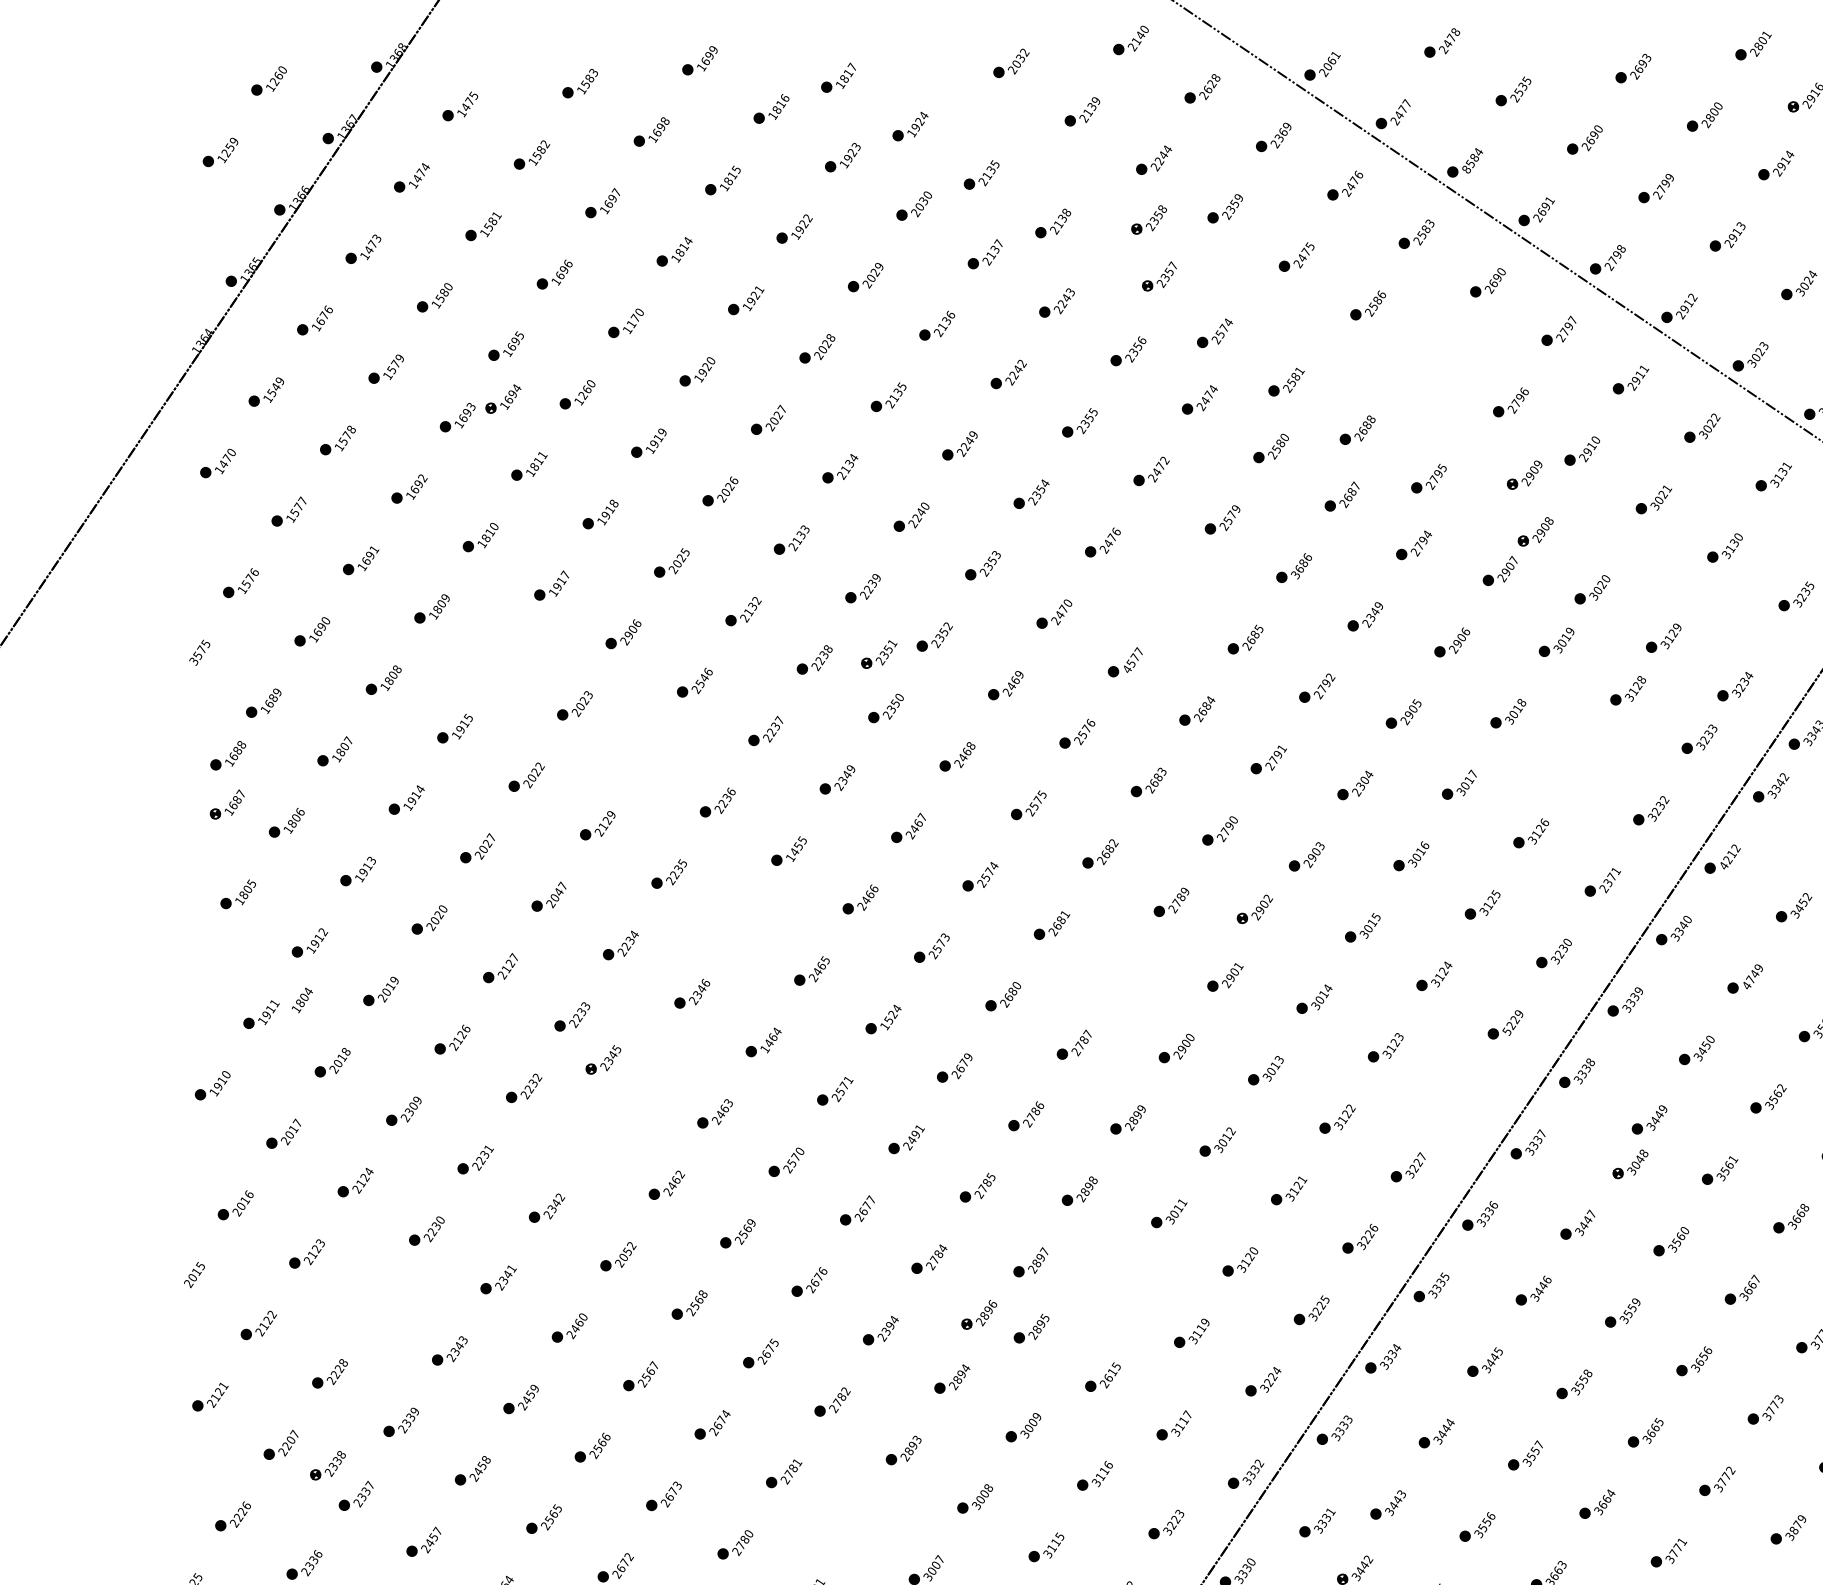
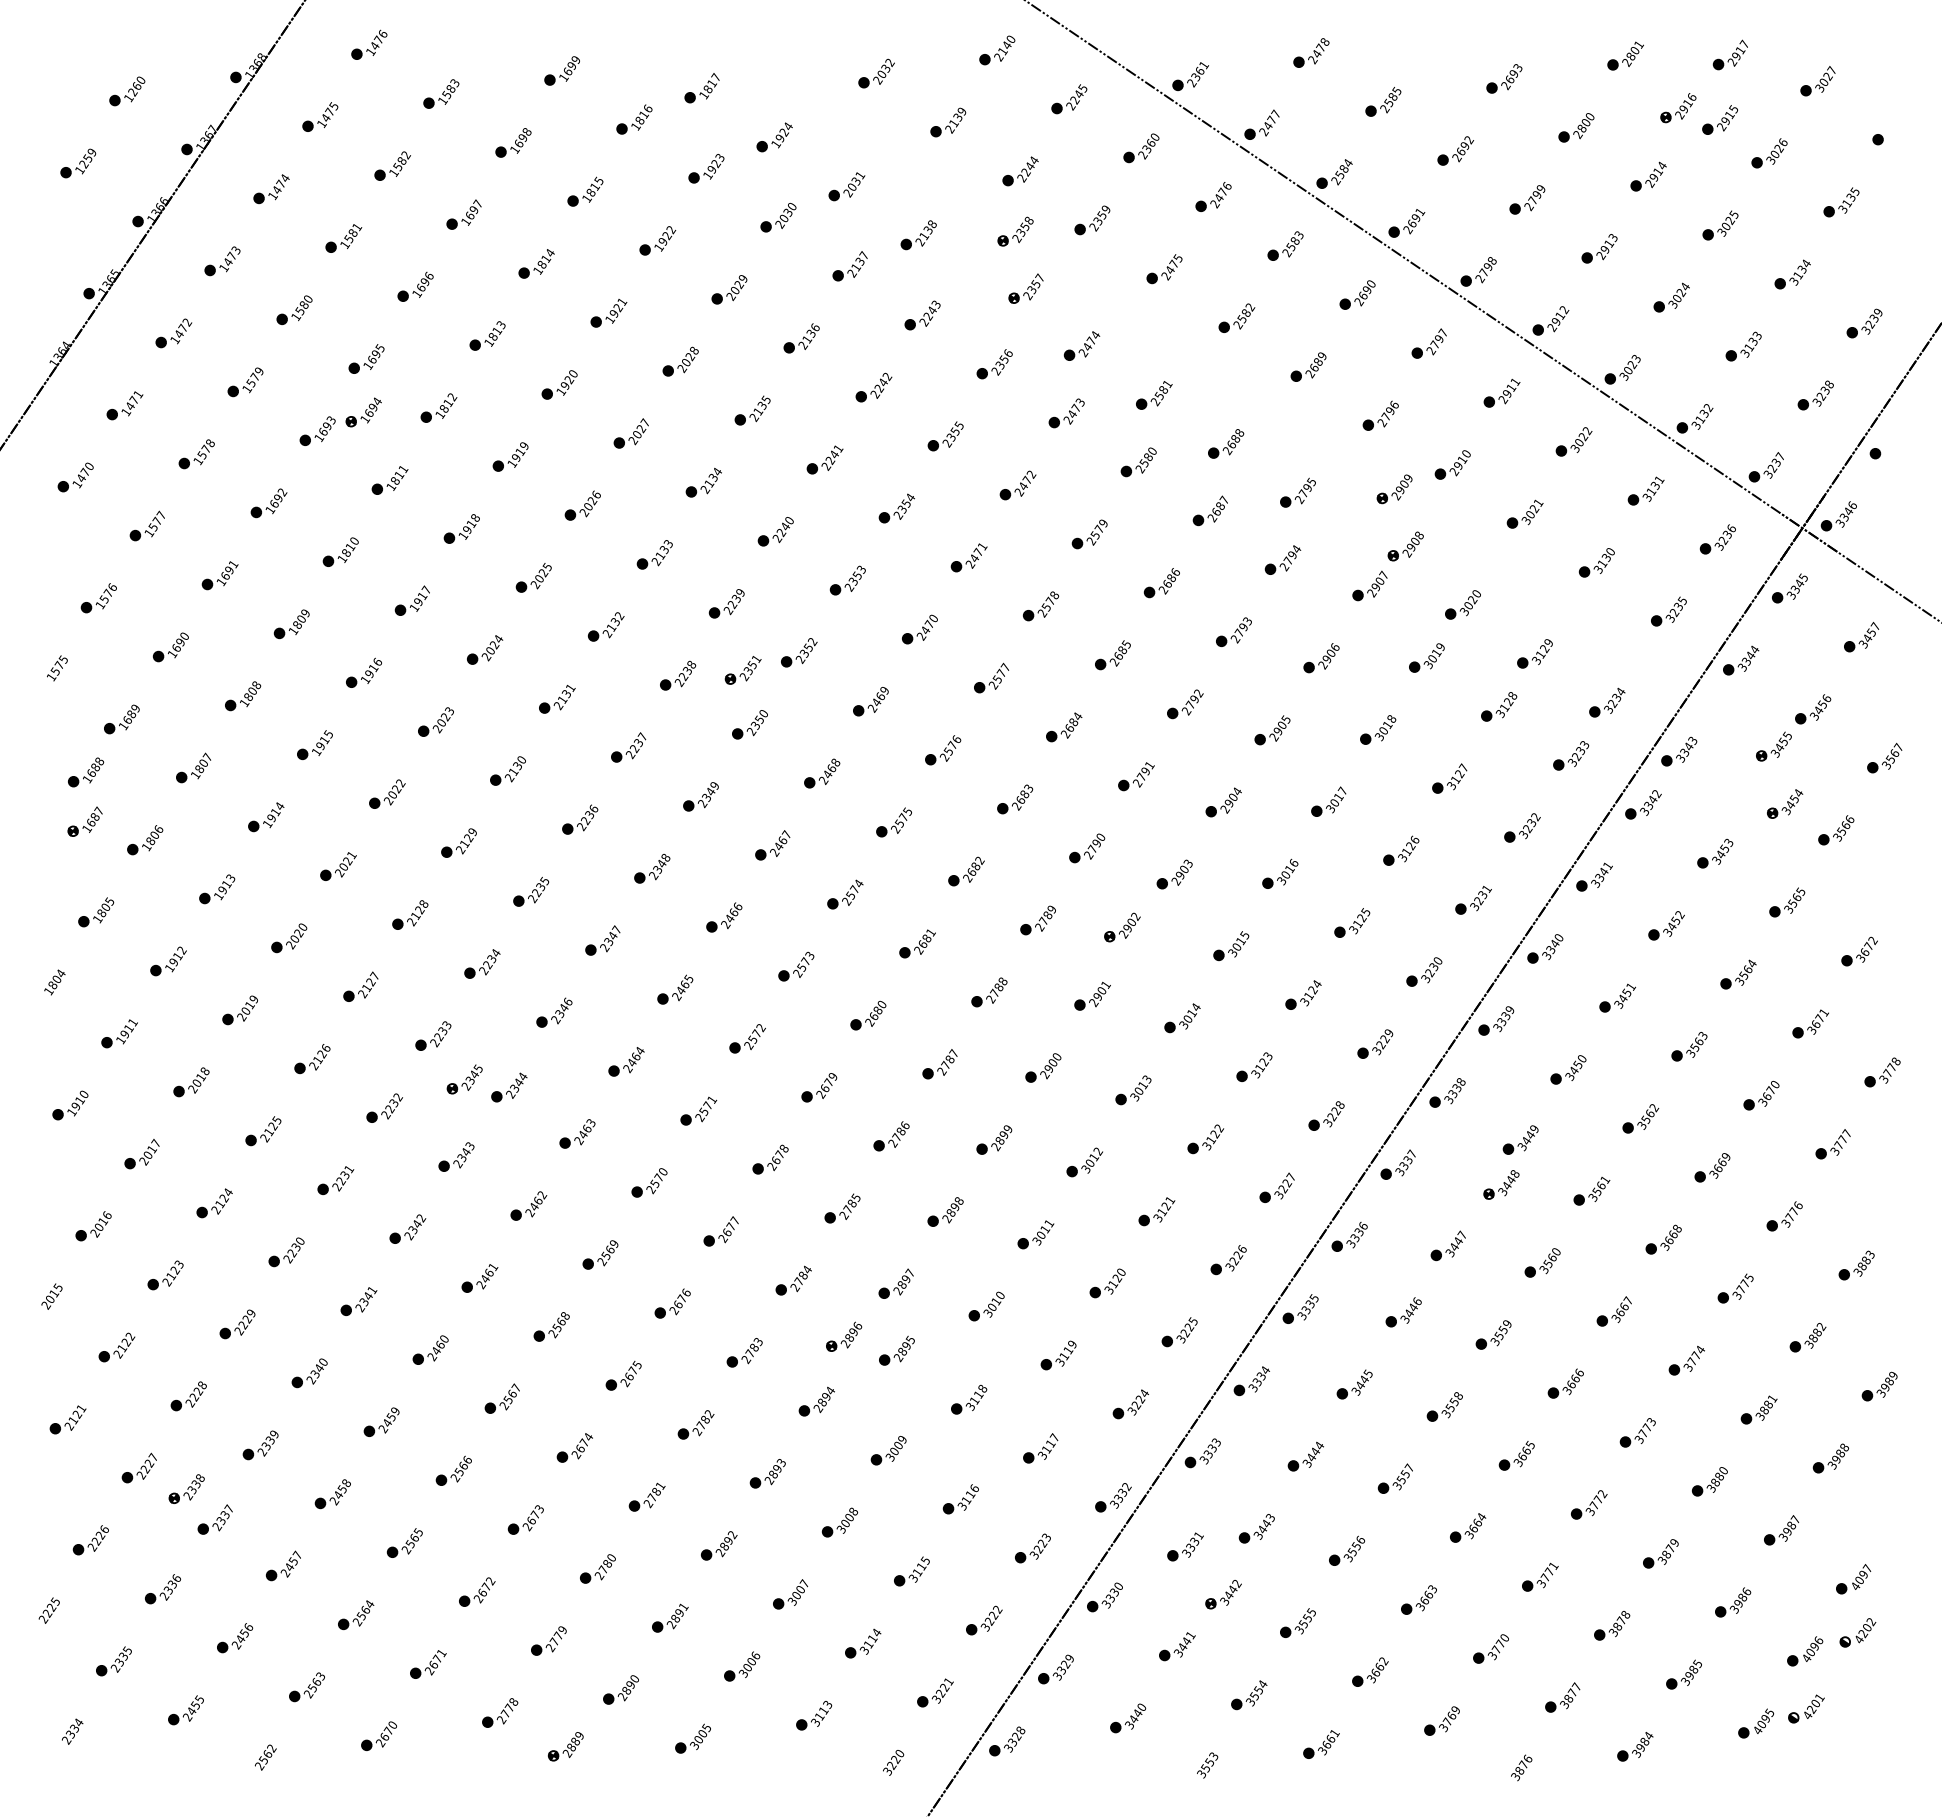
part: (509, 34) -> (369, 44), added
text: (1327, 67) -> (1195, 77), 2061 -> 2361
text: (1211, 84) -> (1078, 94), 2628 -> 2245
text: (1522, 87) -> (1392, 97), 2535 -> 2585
text: (1286, 127) -> (1154, 138), 2369 -> 2360
text: (1598, 129) -> (1469, 140), 2690 -> 2692
text: (991, 170) -> (856, 181), 2135 -> 2031
text: (1466, 170) -> (1335, 181), 8584 -> 2584
text: (1381, 295) -> (1250, 307), 2586 -> 2582
text: (324, 314) -> (183, 327), 1676 -> 1472
text: (634, 317) -> (496, 330), 1170 -> 1813
text: (1219, 334) -> (1086, 347), 2574 -> 2474
part: (1439, 353) -> (1308, 366), added
text: (276, 387) -> (134, 400), 1549 -> 1471
text: (1212, 389) -> (1079, 402), 2474 -> 2473
text: (587, 390) -> (448, 403), 1260 -> 1812
text: (973, 434) -> (838, 448), 2249 -> 2241
text: (1116, 531) -> (982, 546), 2476 -> 2471
text: (1295, 575) -> (1163, 590), 3686 -> 2686
part: (1173, 591) -> (1040, 606), added
text: (1373, 612) -> (1242, 627), 2349 -> 2793
text: (632, 628) -> (494, 644), 2906 -> 2024
part: (503, 656) -> (363, 672), added
text: (194, 661) -> (51, 677), 3575 -> 1575
text: (1127, 669) -> (993, 685), 4577 -> 2577
text: (704, 677) -> (566, 693), 2546 -> 2131
part: (645, 753) -> (507, 770), added
part: (1579, 761) -> (1449, 778), added
text: (1360, 786) -> (1228, 803), 2304 -> 2904
text: (491, 837) -> (351, 854), 2027 -> 2021
text: (796, 848) -> (659, 866), 1455 -> 2348
text: (1728, 856) -> (1600, 874), 4212 -> 3341
text: (1607, 882) -> (1478, 900), 2371 -> 3231
text: (558, 891) -> (419, 909), 2047 -> 2128
part: (739, 922) -> (602, 940), added
part: (1123, 973) -> (989, 992), added
text: (1753, 976) -> (1625, 995), 4749 -> 3451
text: (302, 1000) -> (54, 982), moved
text: (890, 1017) -> (754, 1036), 1524 -> 2572
text: (1507, 1030) -> (1377, 1049), 5229 -> 3229
text: (763, 1050) -> (626, 1069), 1464 -> 2464
part: (647, 1067) -> (509, 1087), added
part: (1457, 1095) -> (1326, 1115), added
text: (412, 1106) -> (272, 1126), 2309 -> 2125
text: (916, 1134) -> (780, 1154), 2491 -> 2678
part: (595, 1136) -> (456, 1156), added
text: (1635, 1164) -> (1506, 1185), 3048 -> 3448
text: (626, 1251) -> (488, 1272), 2052 -> 2461
part: (1120, 1284) -> (986, 1306), added
part: (378, 1302) -> (237, 1324), added
text: (889, 1325) -> (753, 1347), 2394 -> 2783
text: (462, 1340) -> (322, 1362), 2343 -> 2340
text: (1702, 1356) -> (1574, 1378), 3656 -> 3666
text: (1110, 1374) -> (976, 1397), 2615 -> 3118
text: (291, 1440) -> (149, 1463), 2207 -> 2227
part: (855, 1521) -> (719, 1545), added

